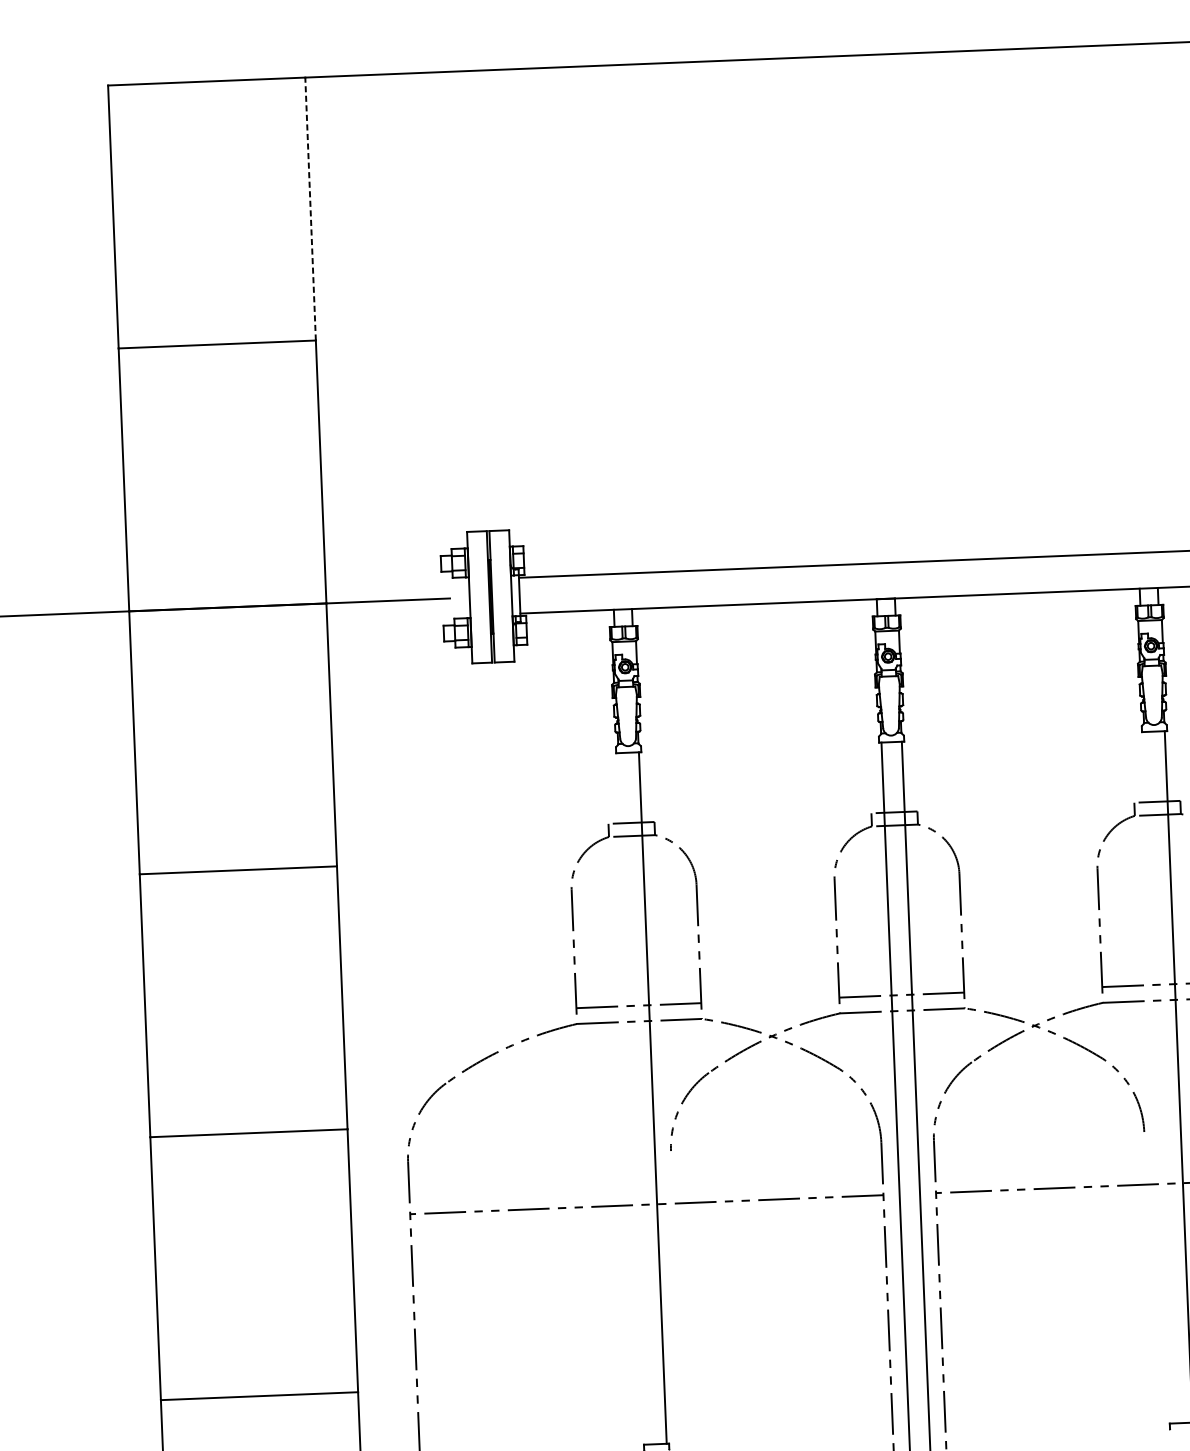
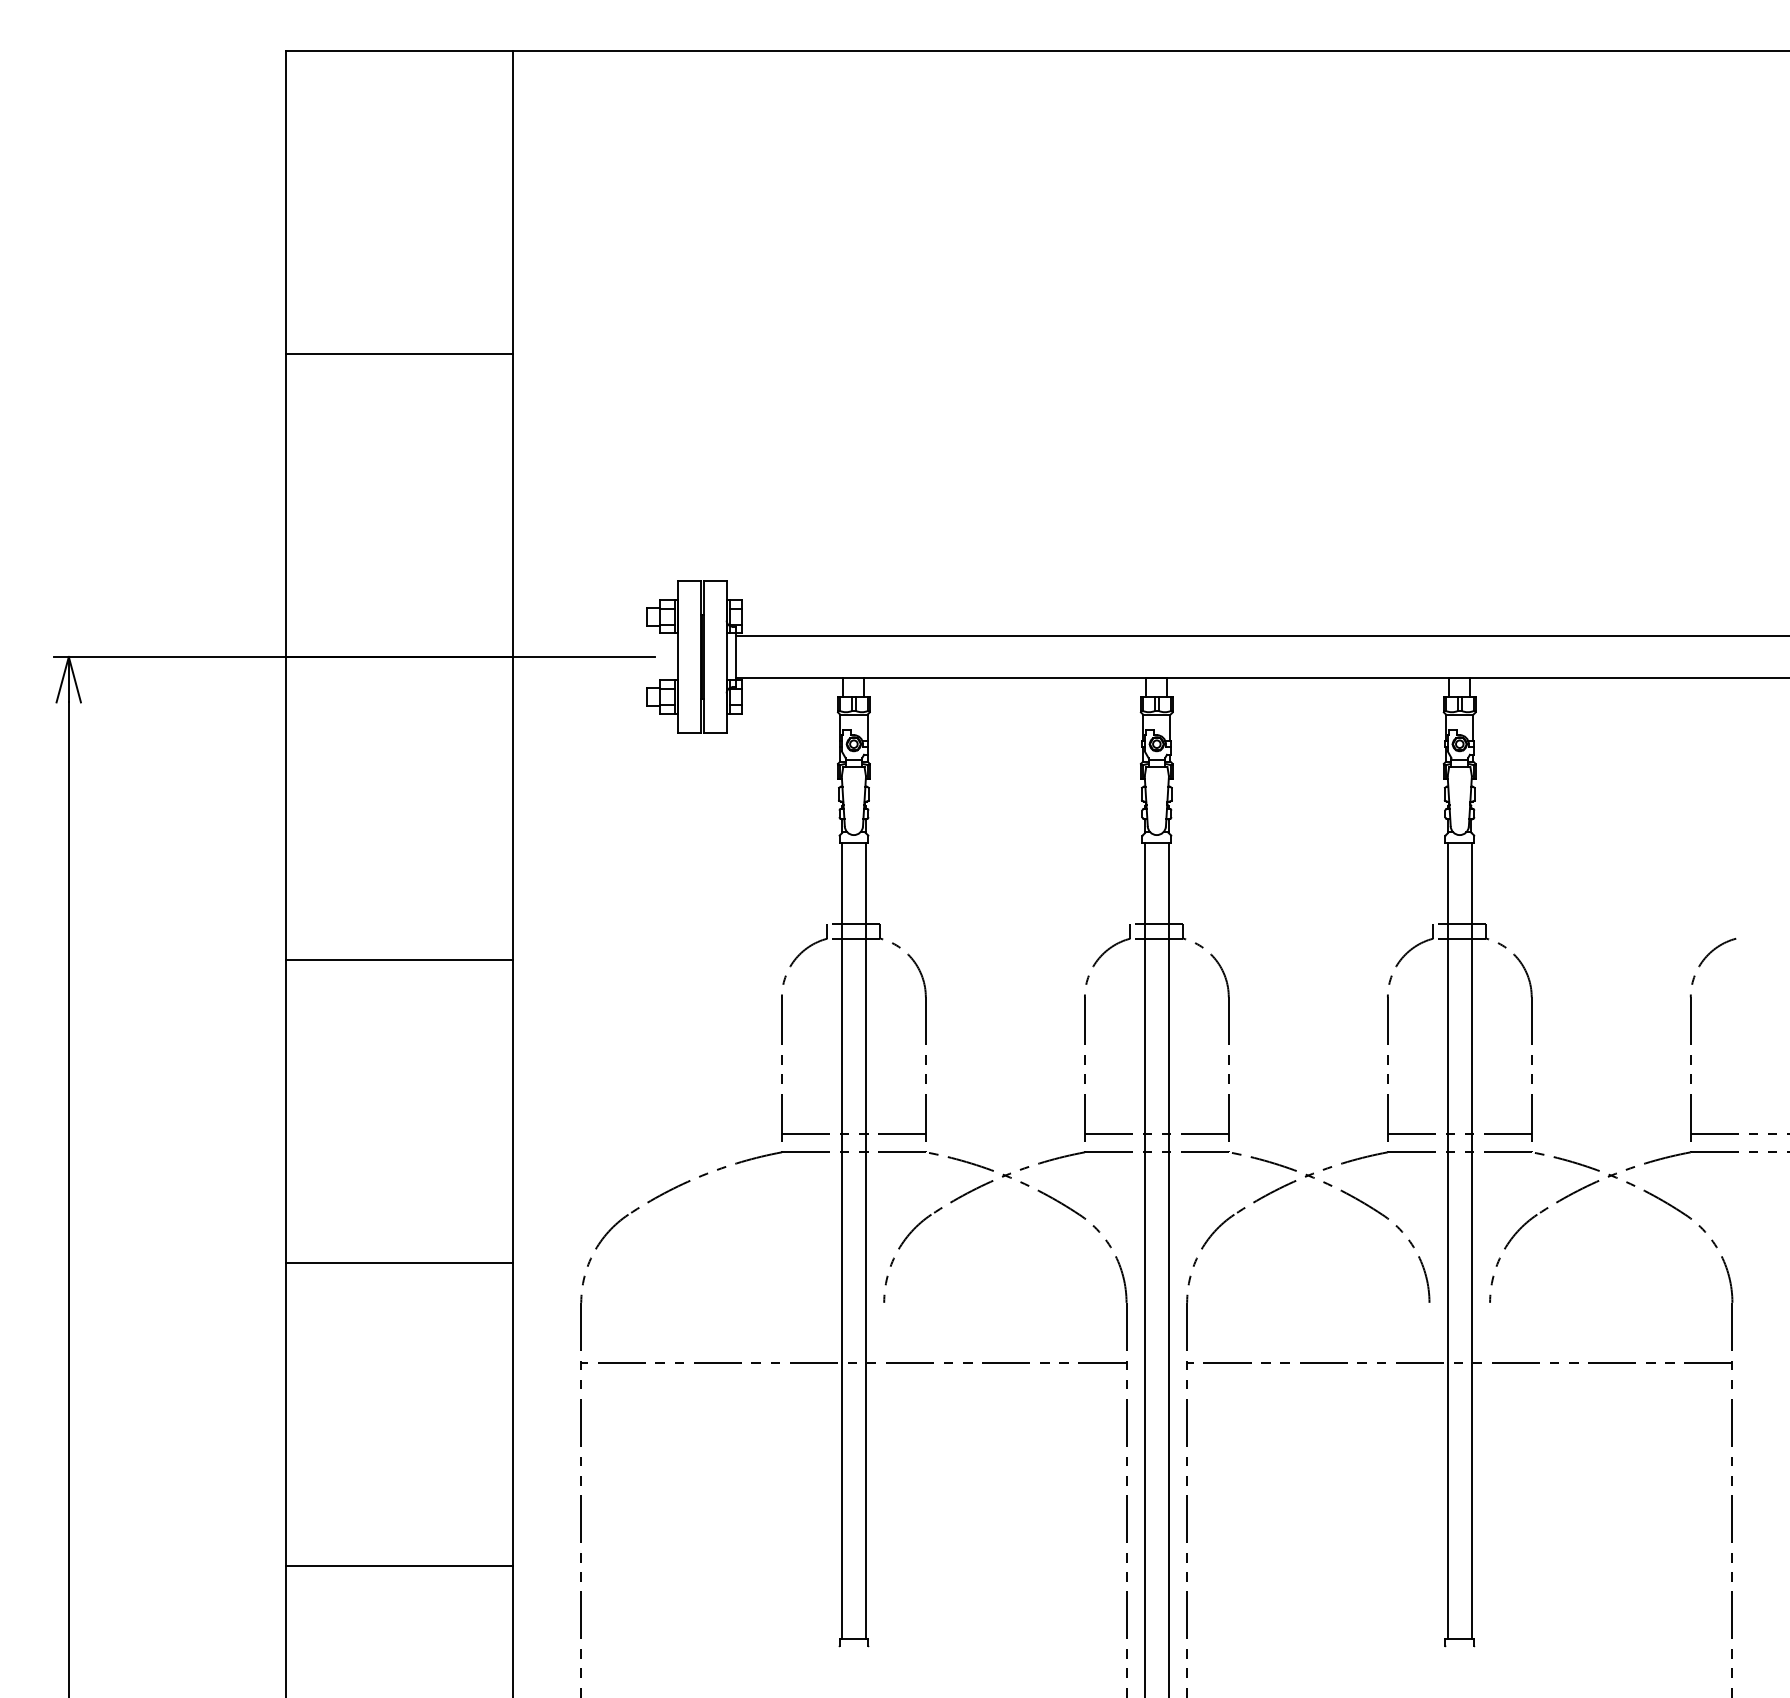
line: (310, 208) -> (513, 202), dashed -> solid
line: (1158, 1077) -> (1448, 1240), added
line: (632, 1098) -> (842, 1240), added

